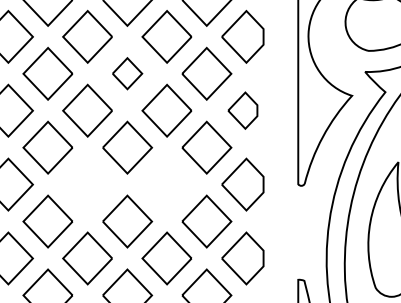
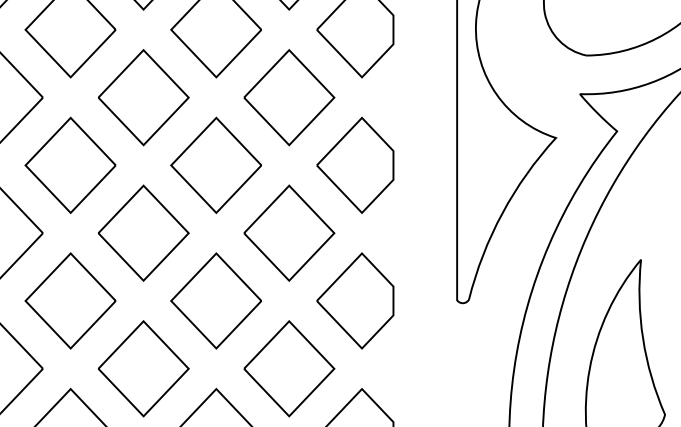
part: (127, 73) -> (143, 97), size x1.67
part: (242, 110) -> (354, 164), size x1.43
part: (87, 184) -> (70, 300), added
part: (166, 184) -> (215, 300), added

